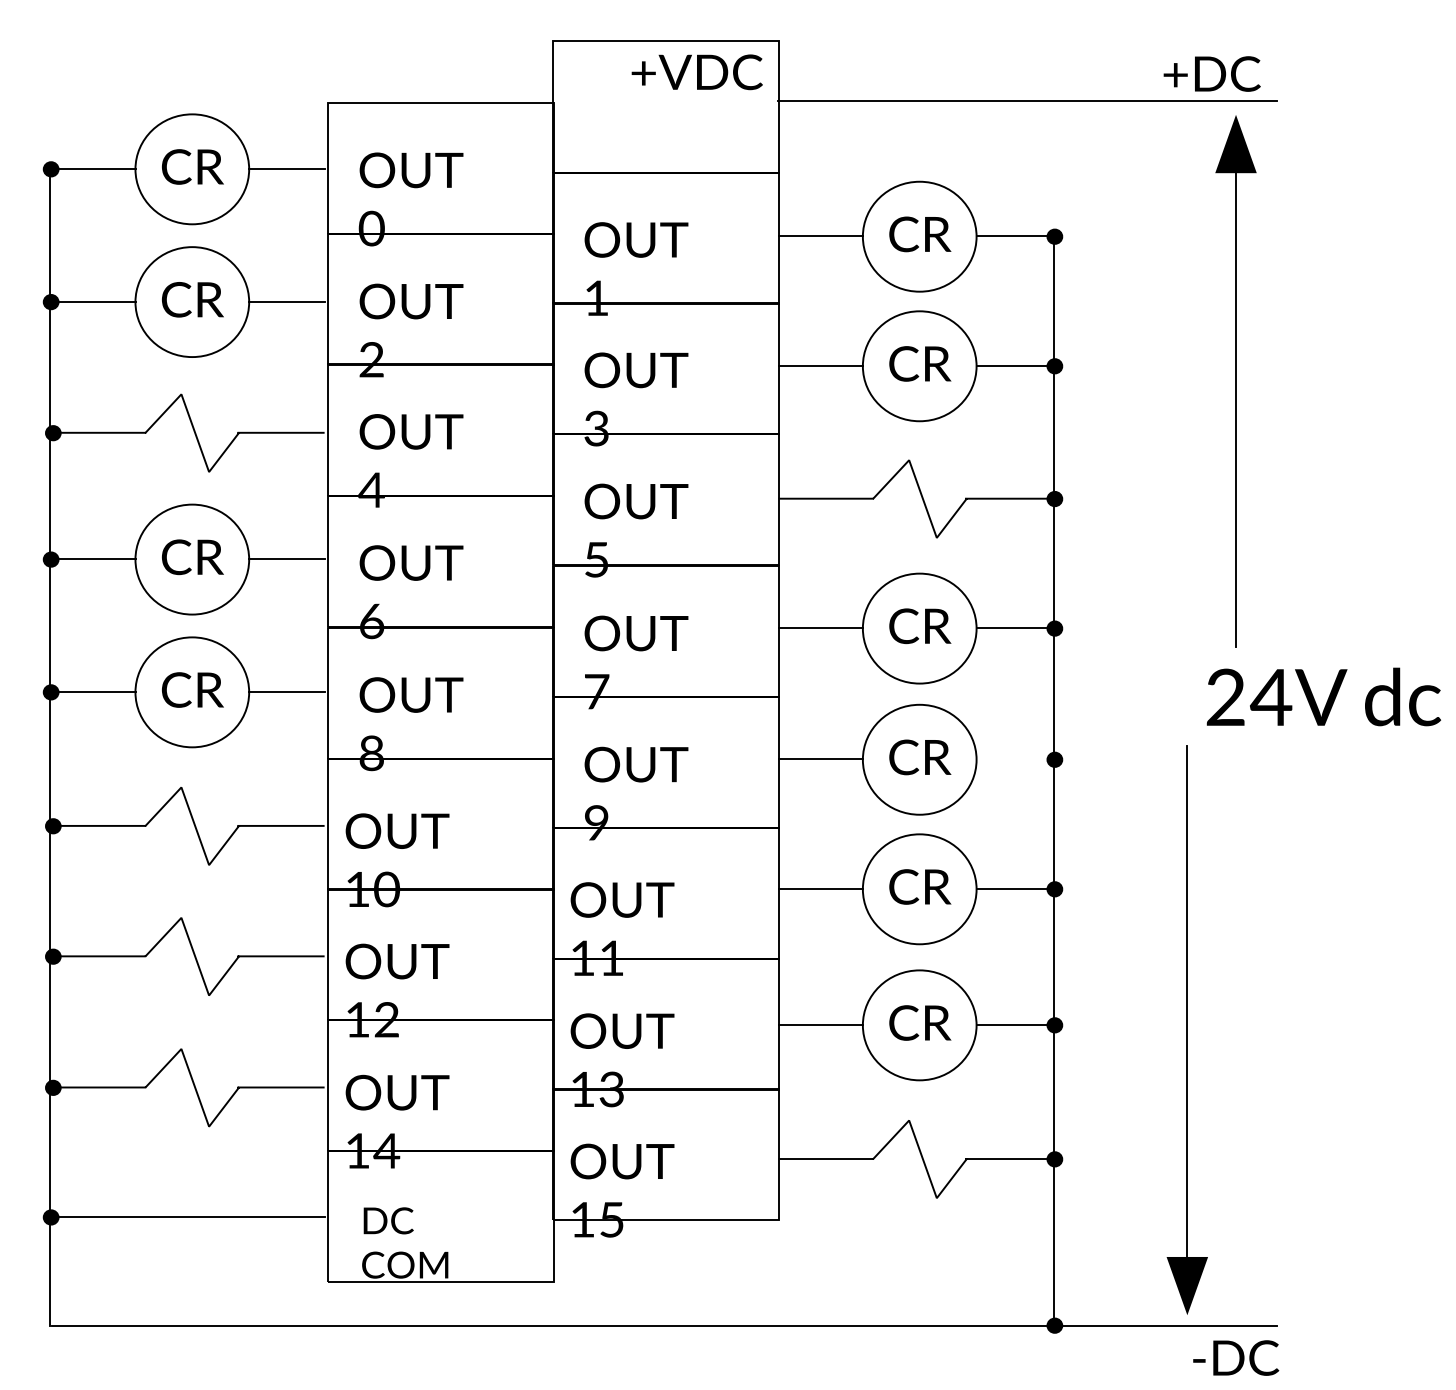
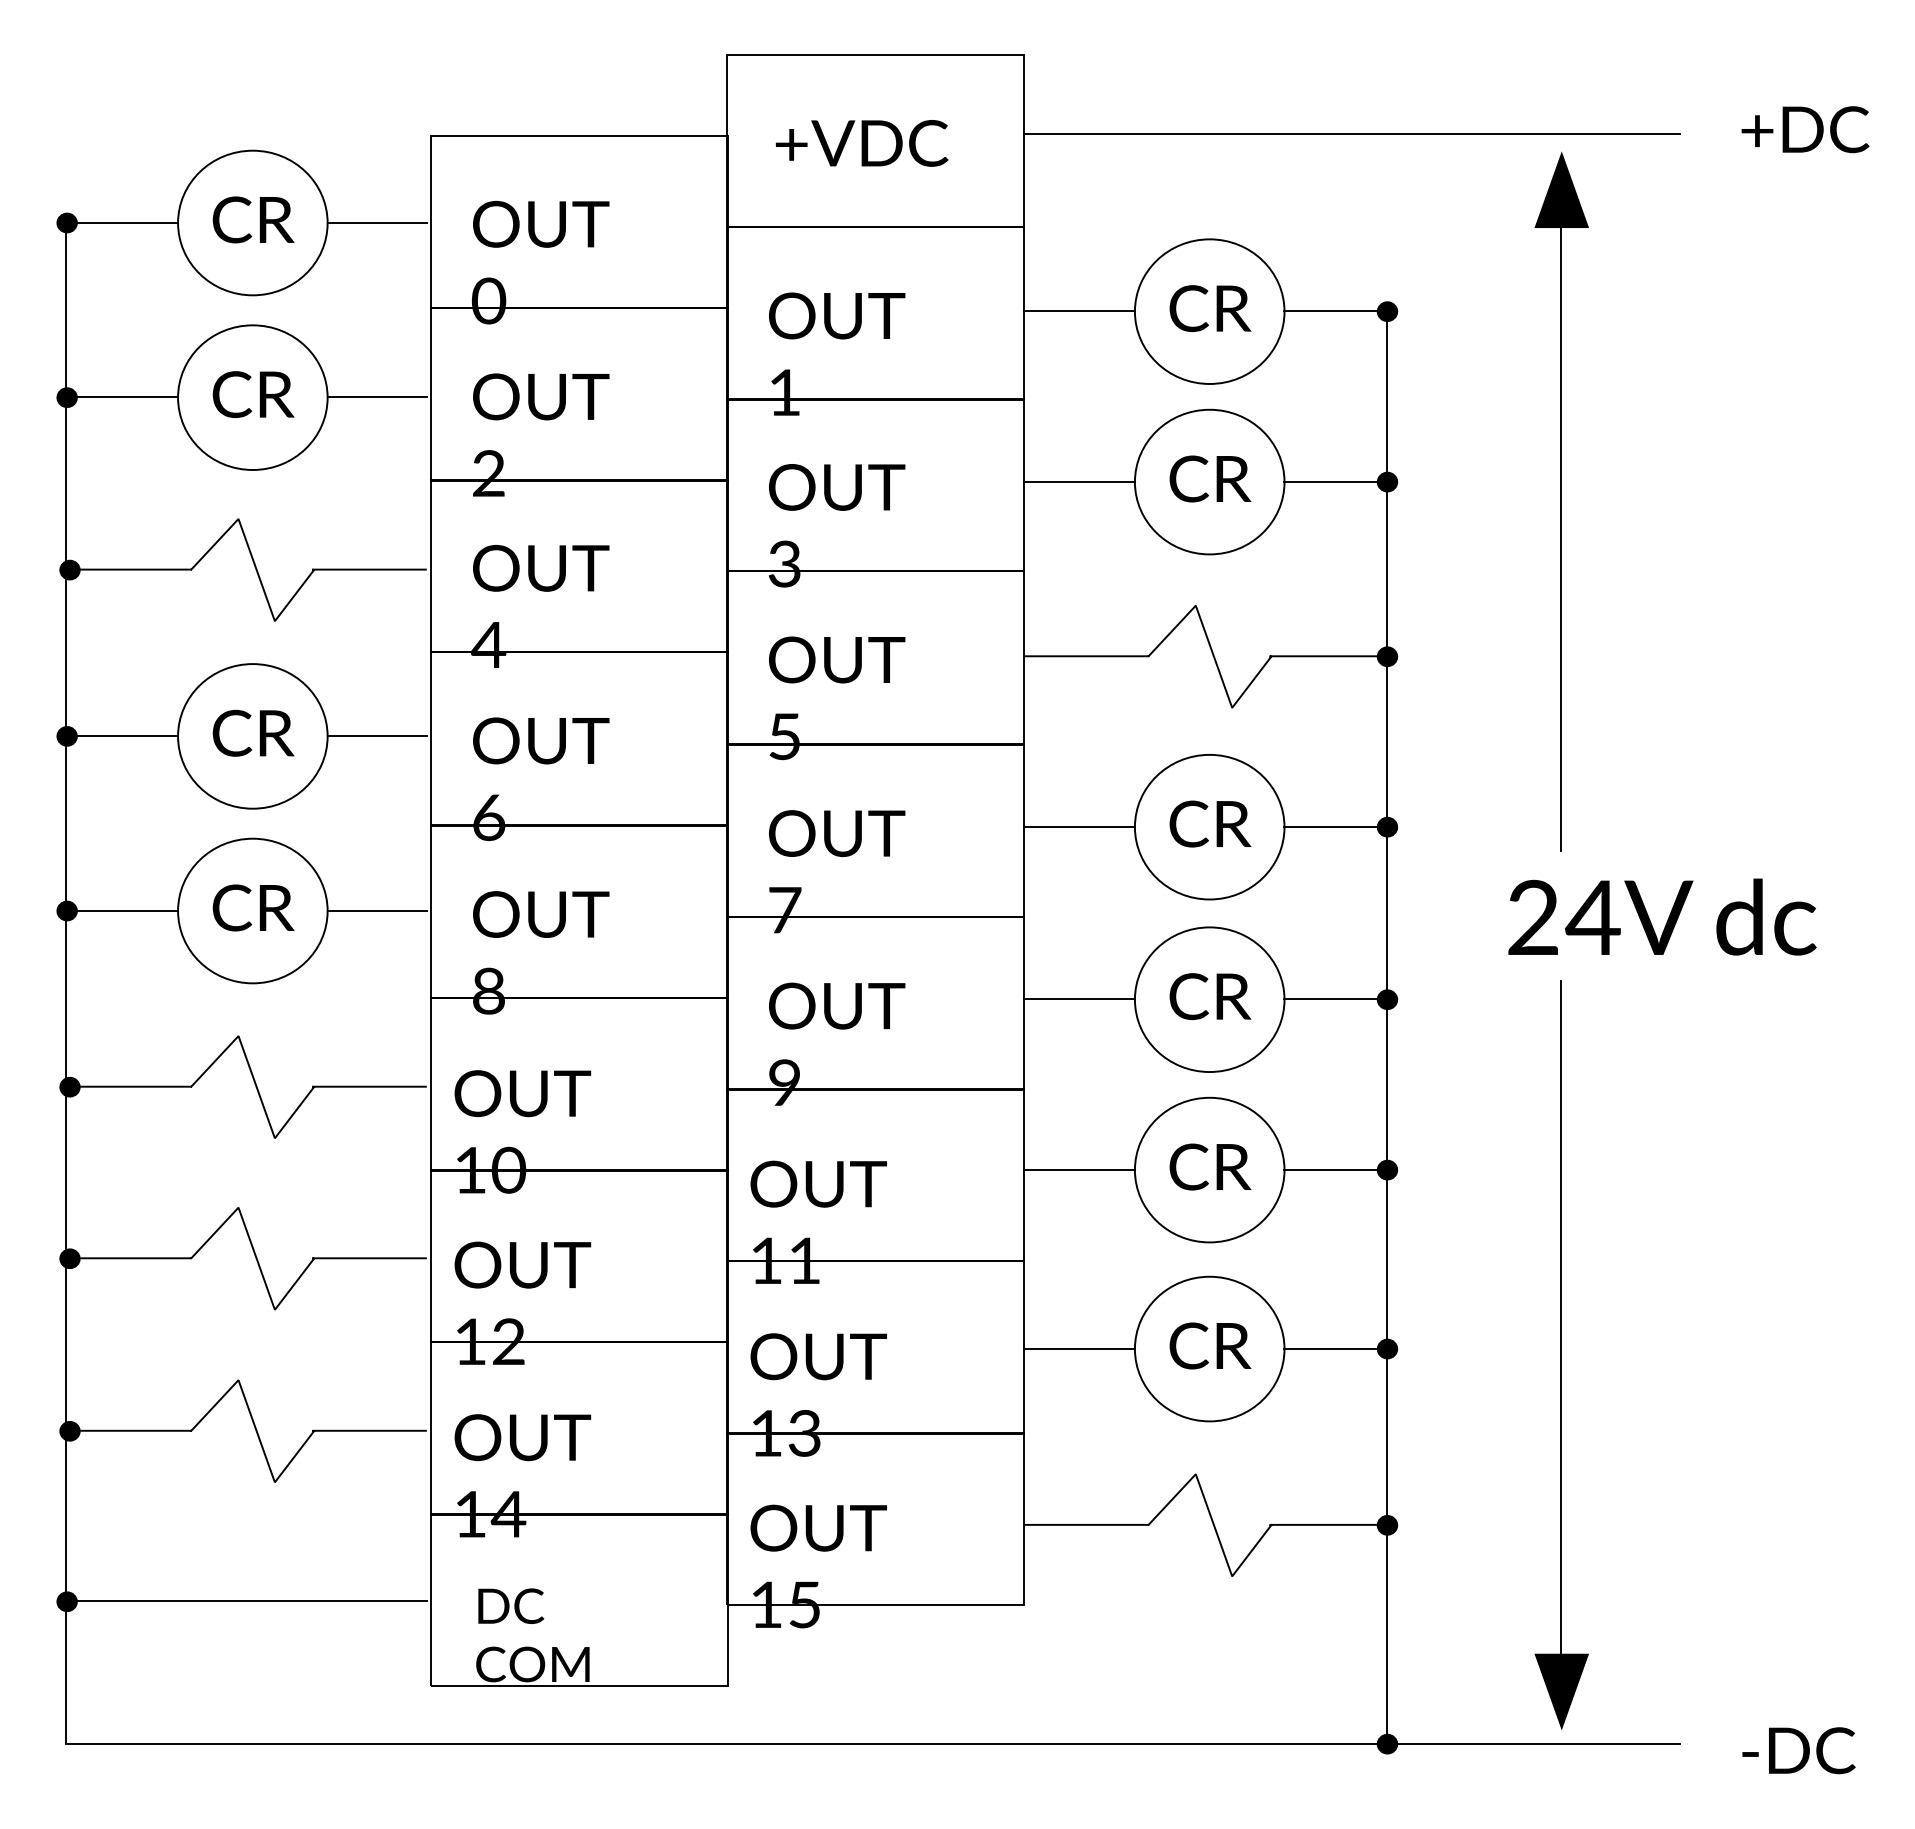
text: (697, 72) -> (862, 143), moved
text: (1212, 73) -> (1805, 129), moved
part: (1235, 381) -> (1561, 501), moved
text: (1323, 696) -> (1662, 916), moved
line: (1014, 759) -> (1334, 999), added
text: (1235, 1357) -> (1798, 1750), moved

